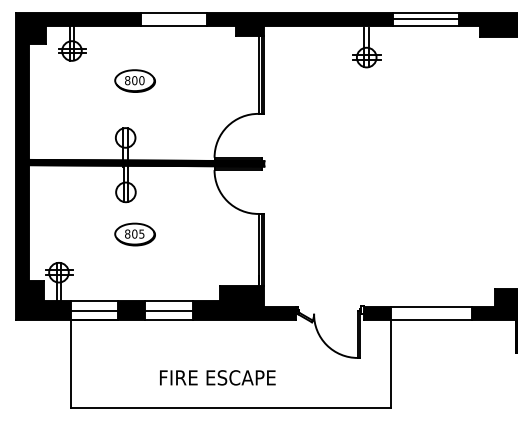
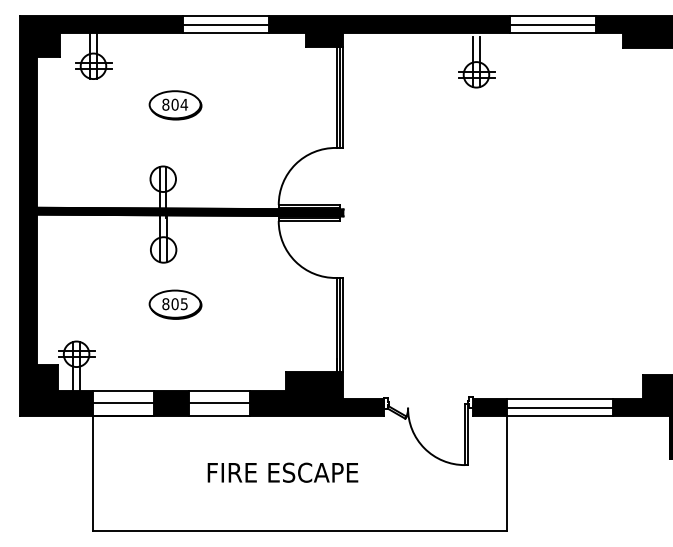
line: (173, 19) -> (225, 25), added
text: (141, 80) -> (183, 104), 800 -> 804
line: (430, 313) -> (559, 407), added
text: (217, 377) -> (282, 472), moved

